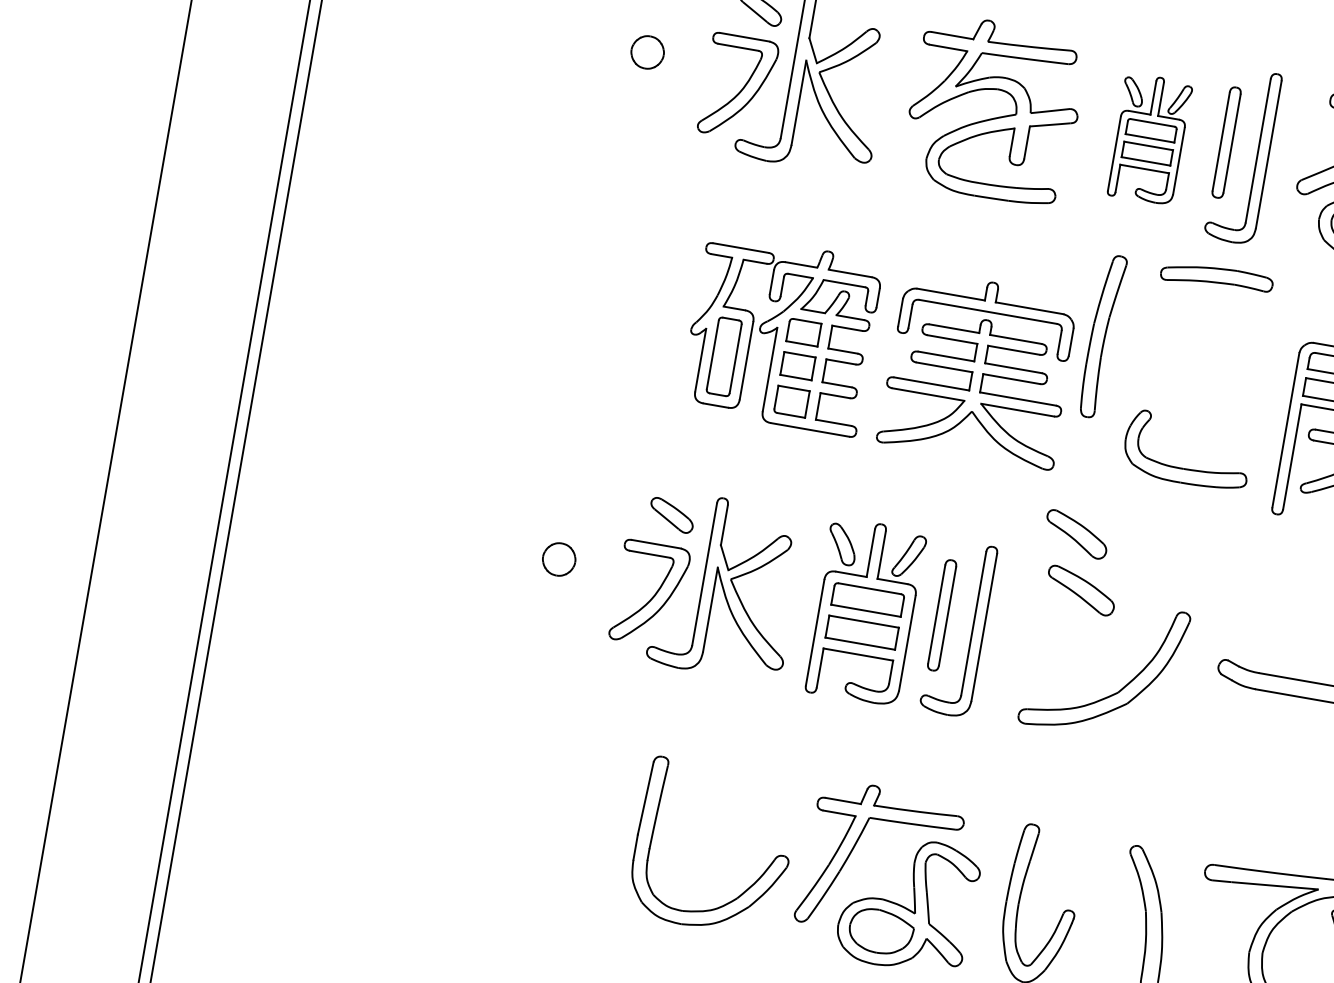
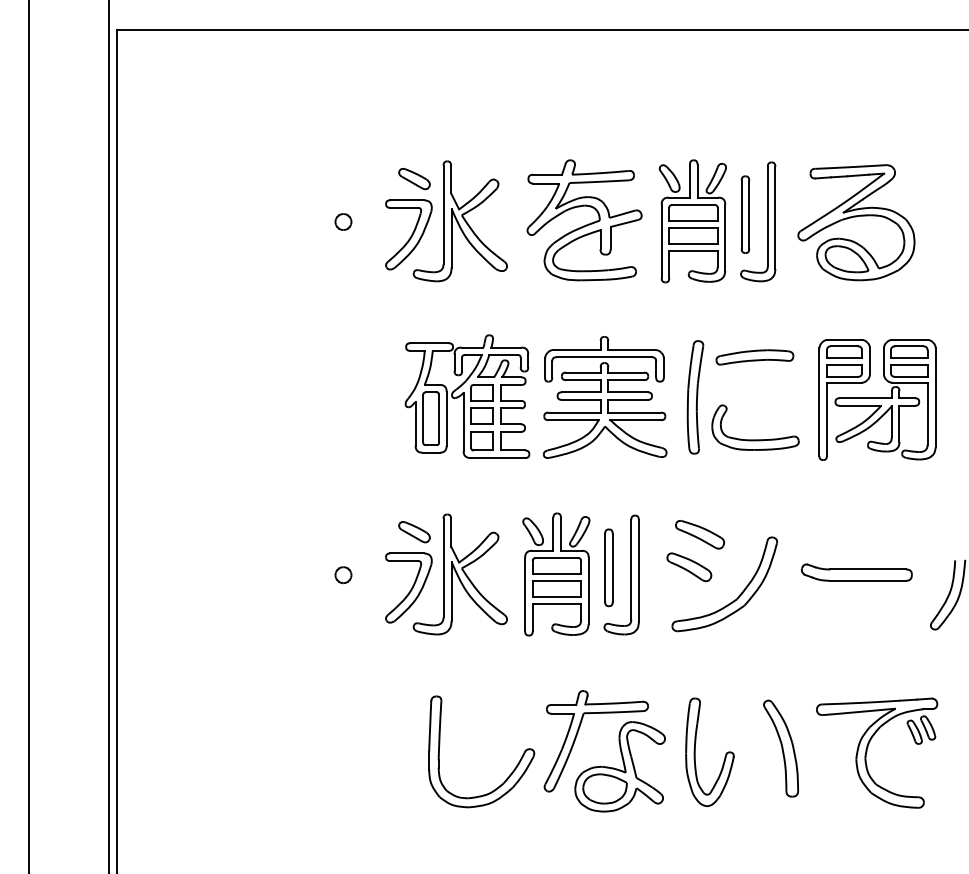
part: (647, 51) -> (343, 221), size x0.71
part: (1148, 139) -> (692, 221), size x1.43
part: (1216, 278) -> (754, 357), moved
part: (1102, 336) -> (695, 397), moved
part: (1076, 534) -> (689, 567), moved
part: (559, 558) -> (343, 574), size x0.71

